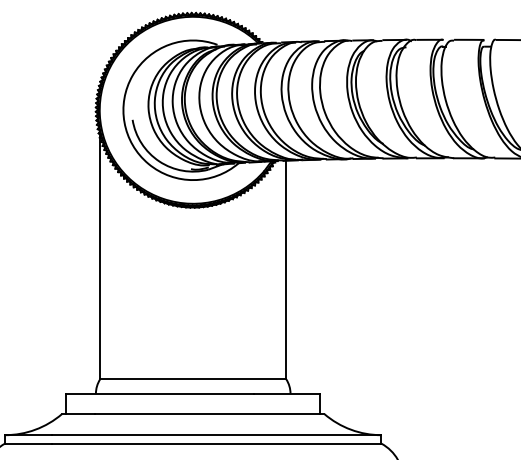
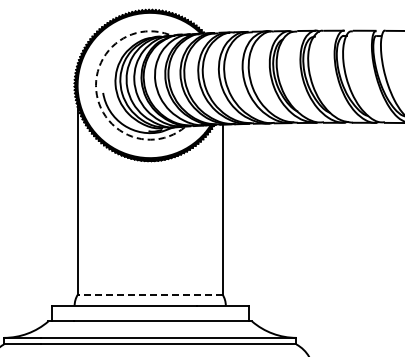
arc: (124, 123) -> (96, 95), solid -> dashed
line: (192, 379) -> (149, 294), solid -> dashed

